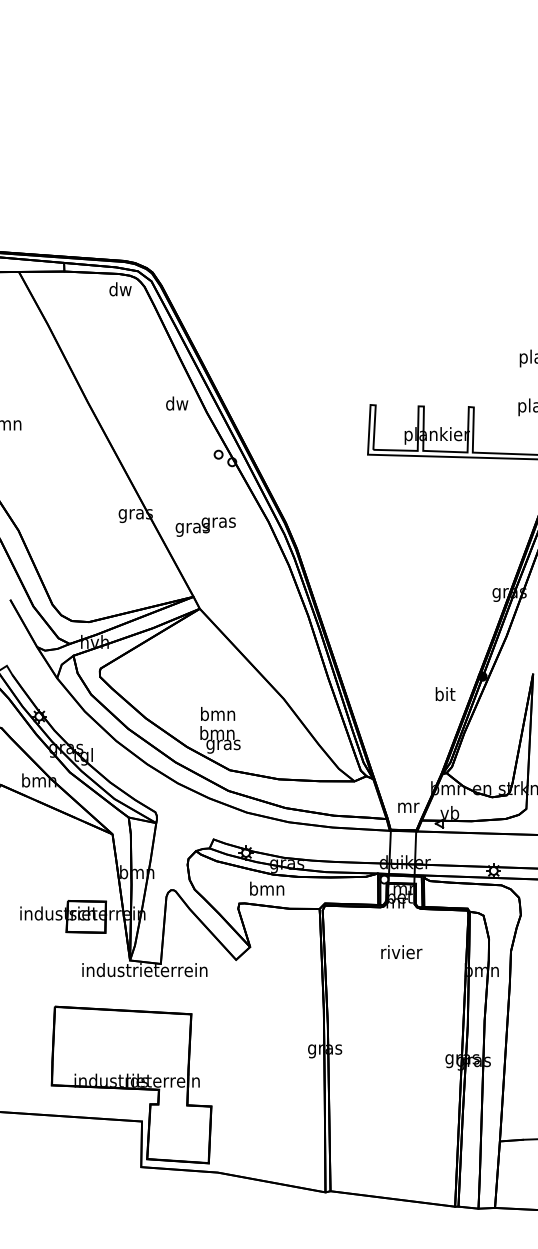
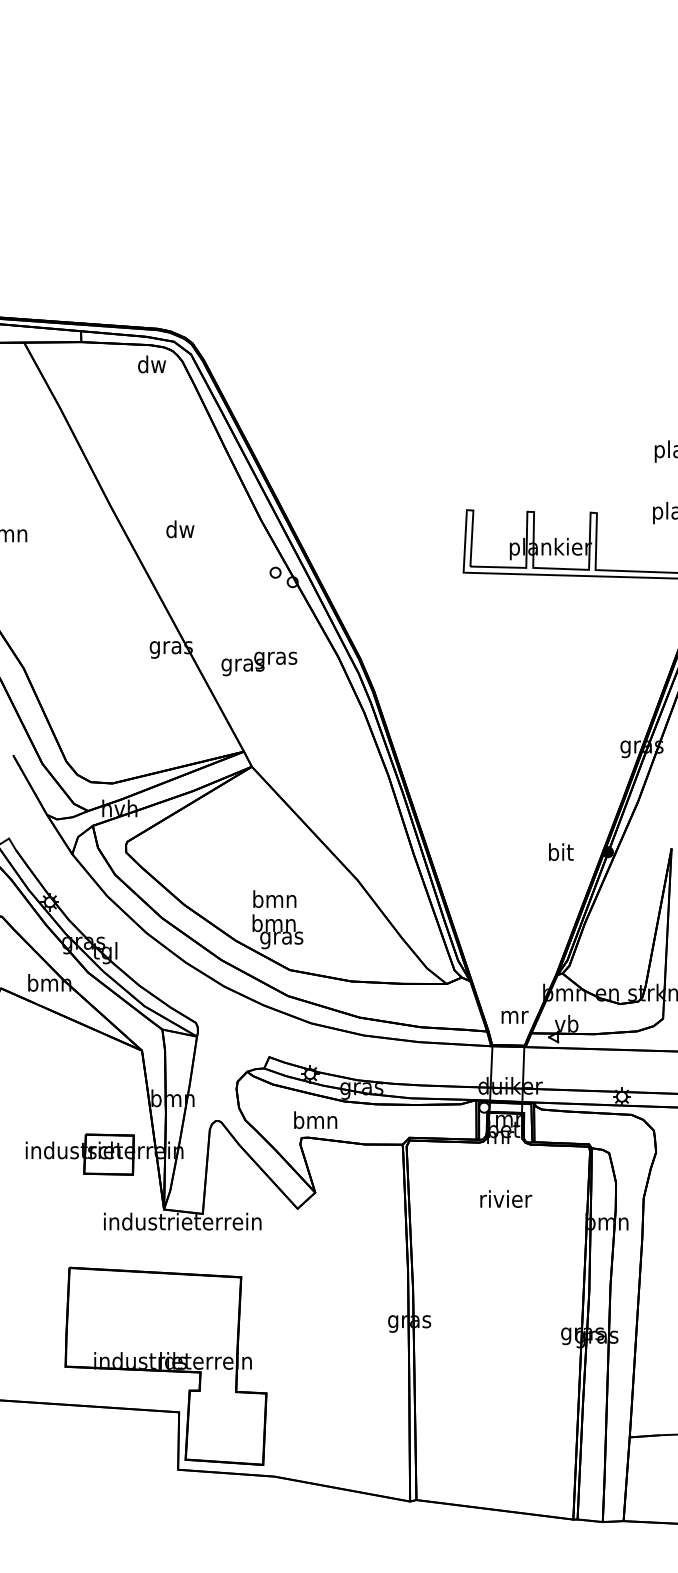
text: (177, 403) -> (180, 529), moved
text: (445, 694) -> (561, 852), moved
text: (267, 888) -> (315, 1120), moved

